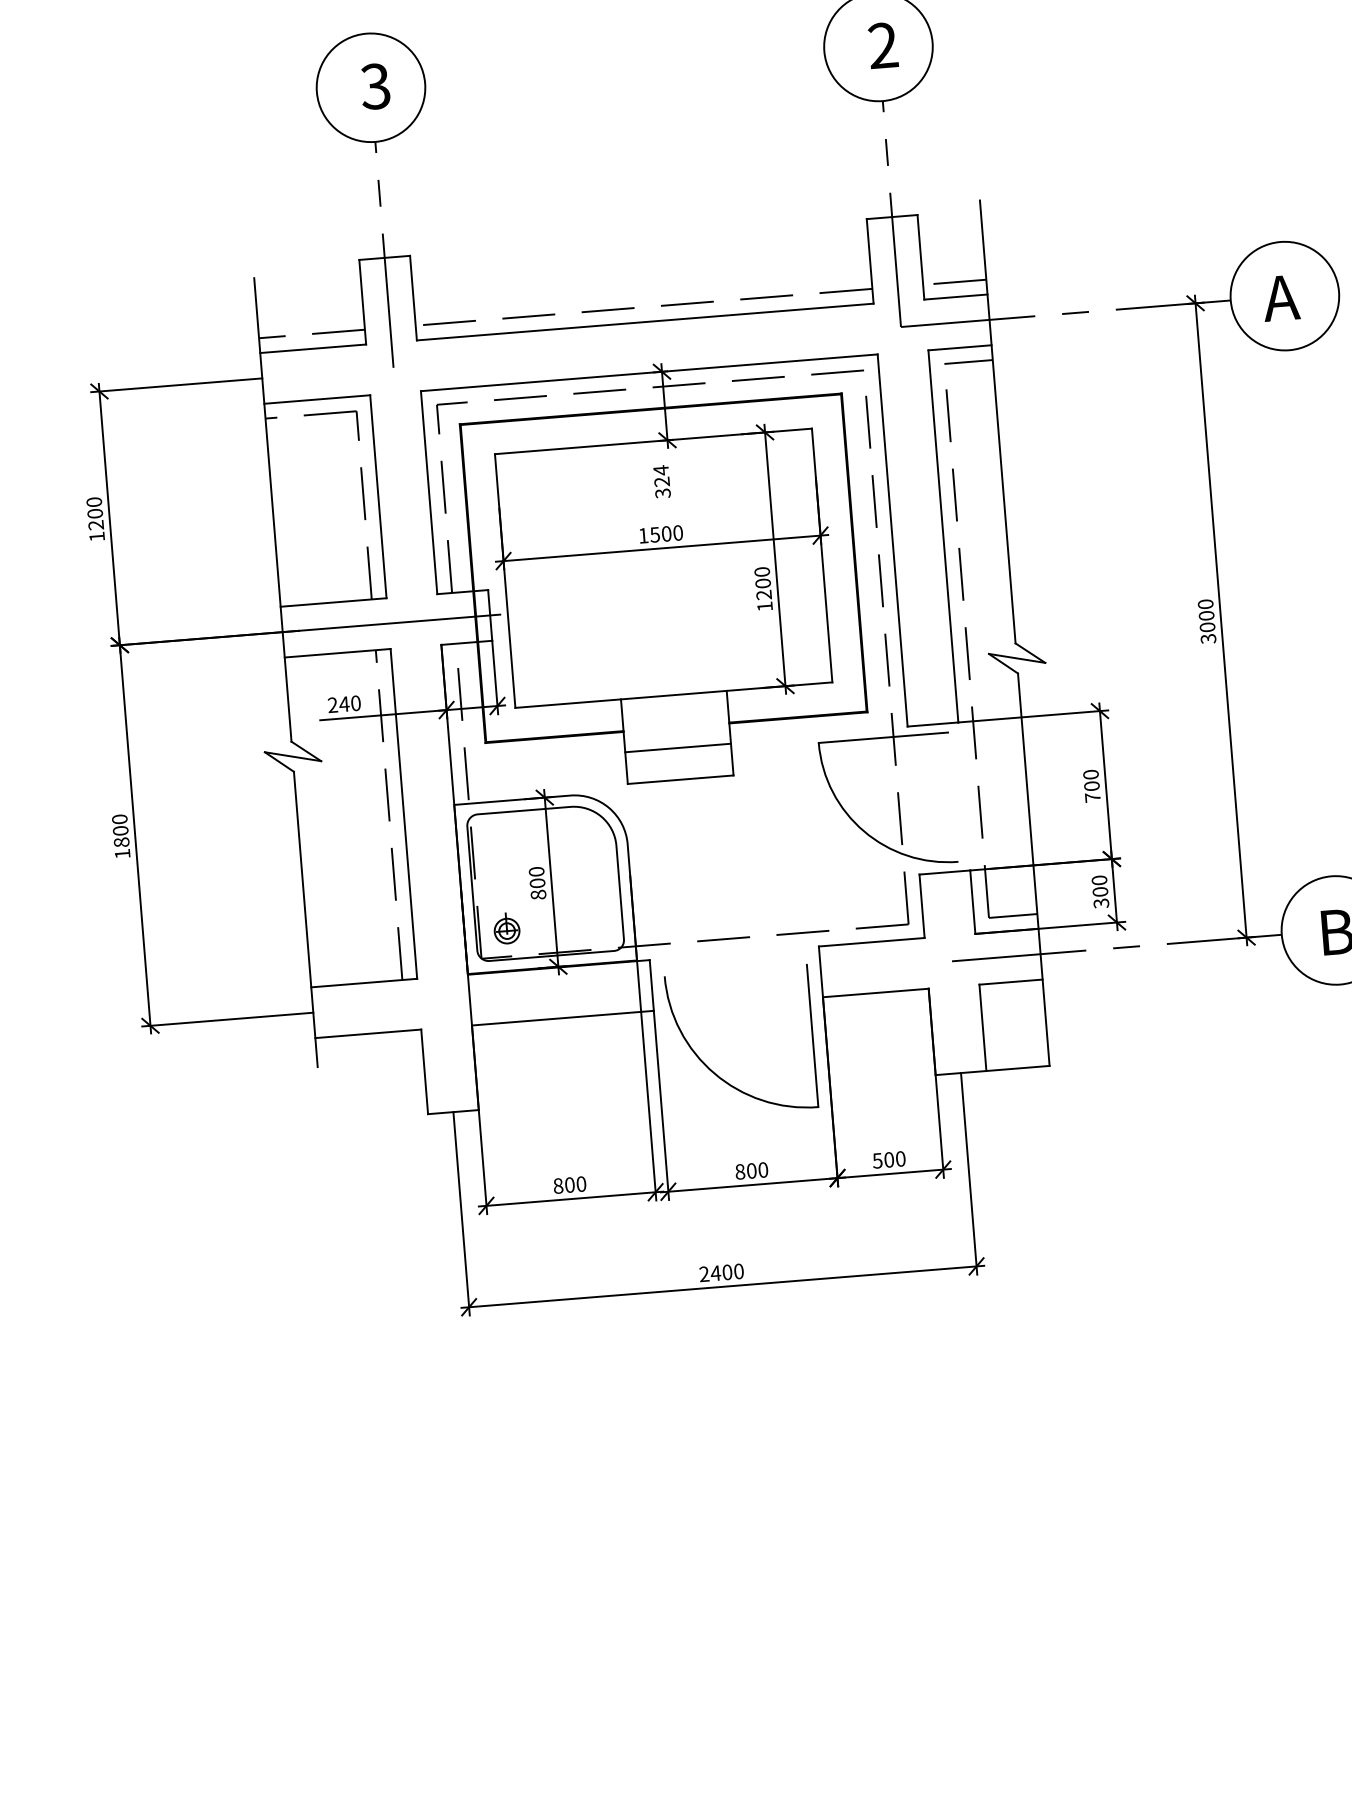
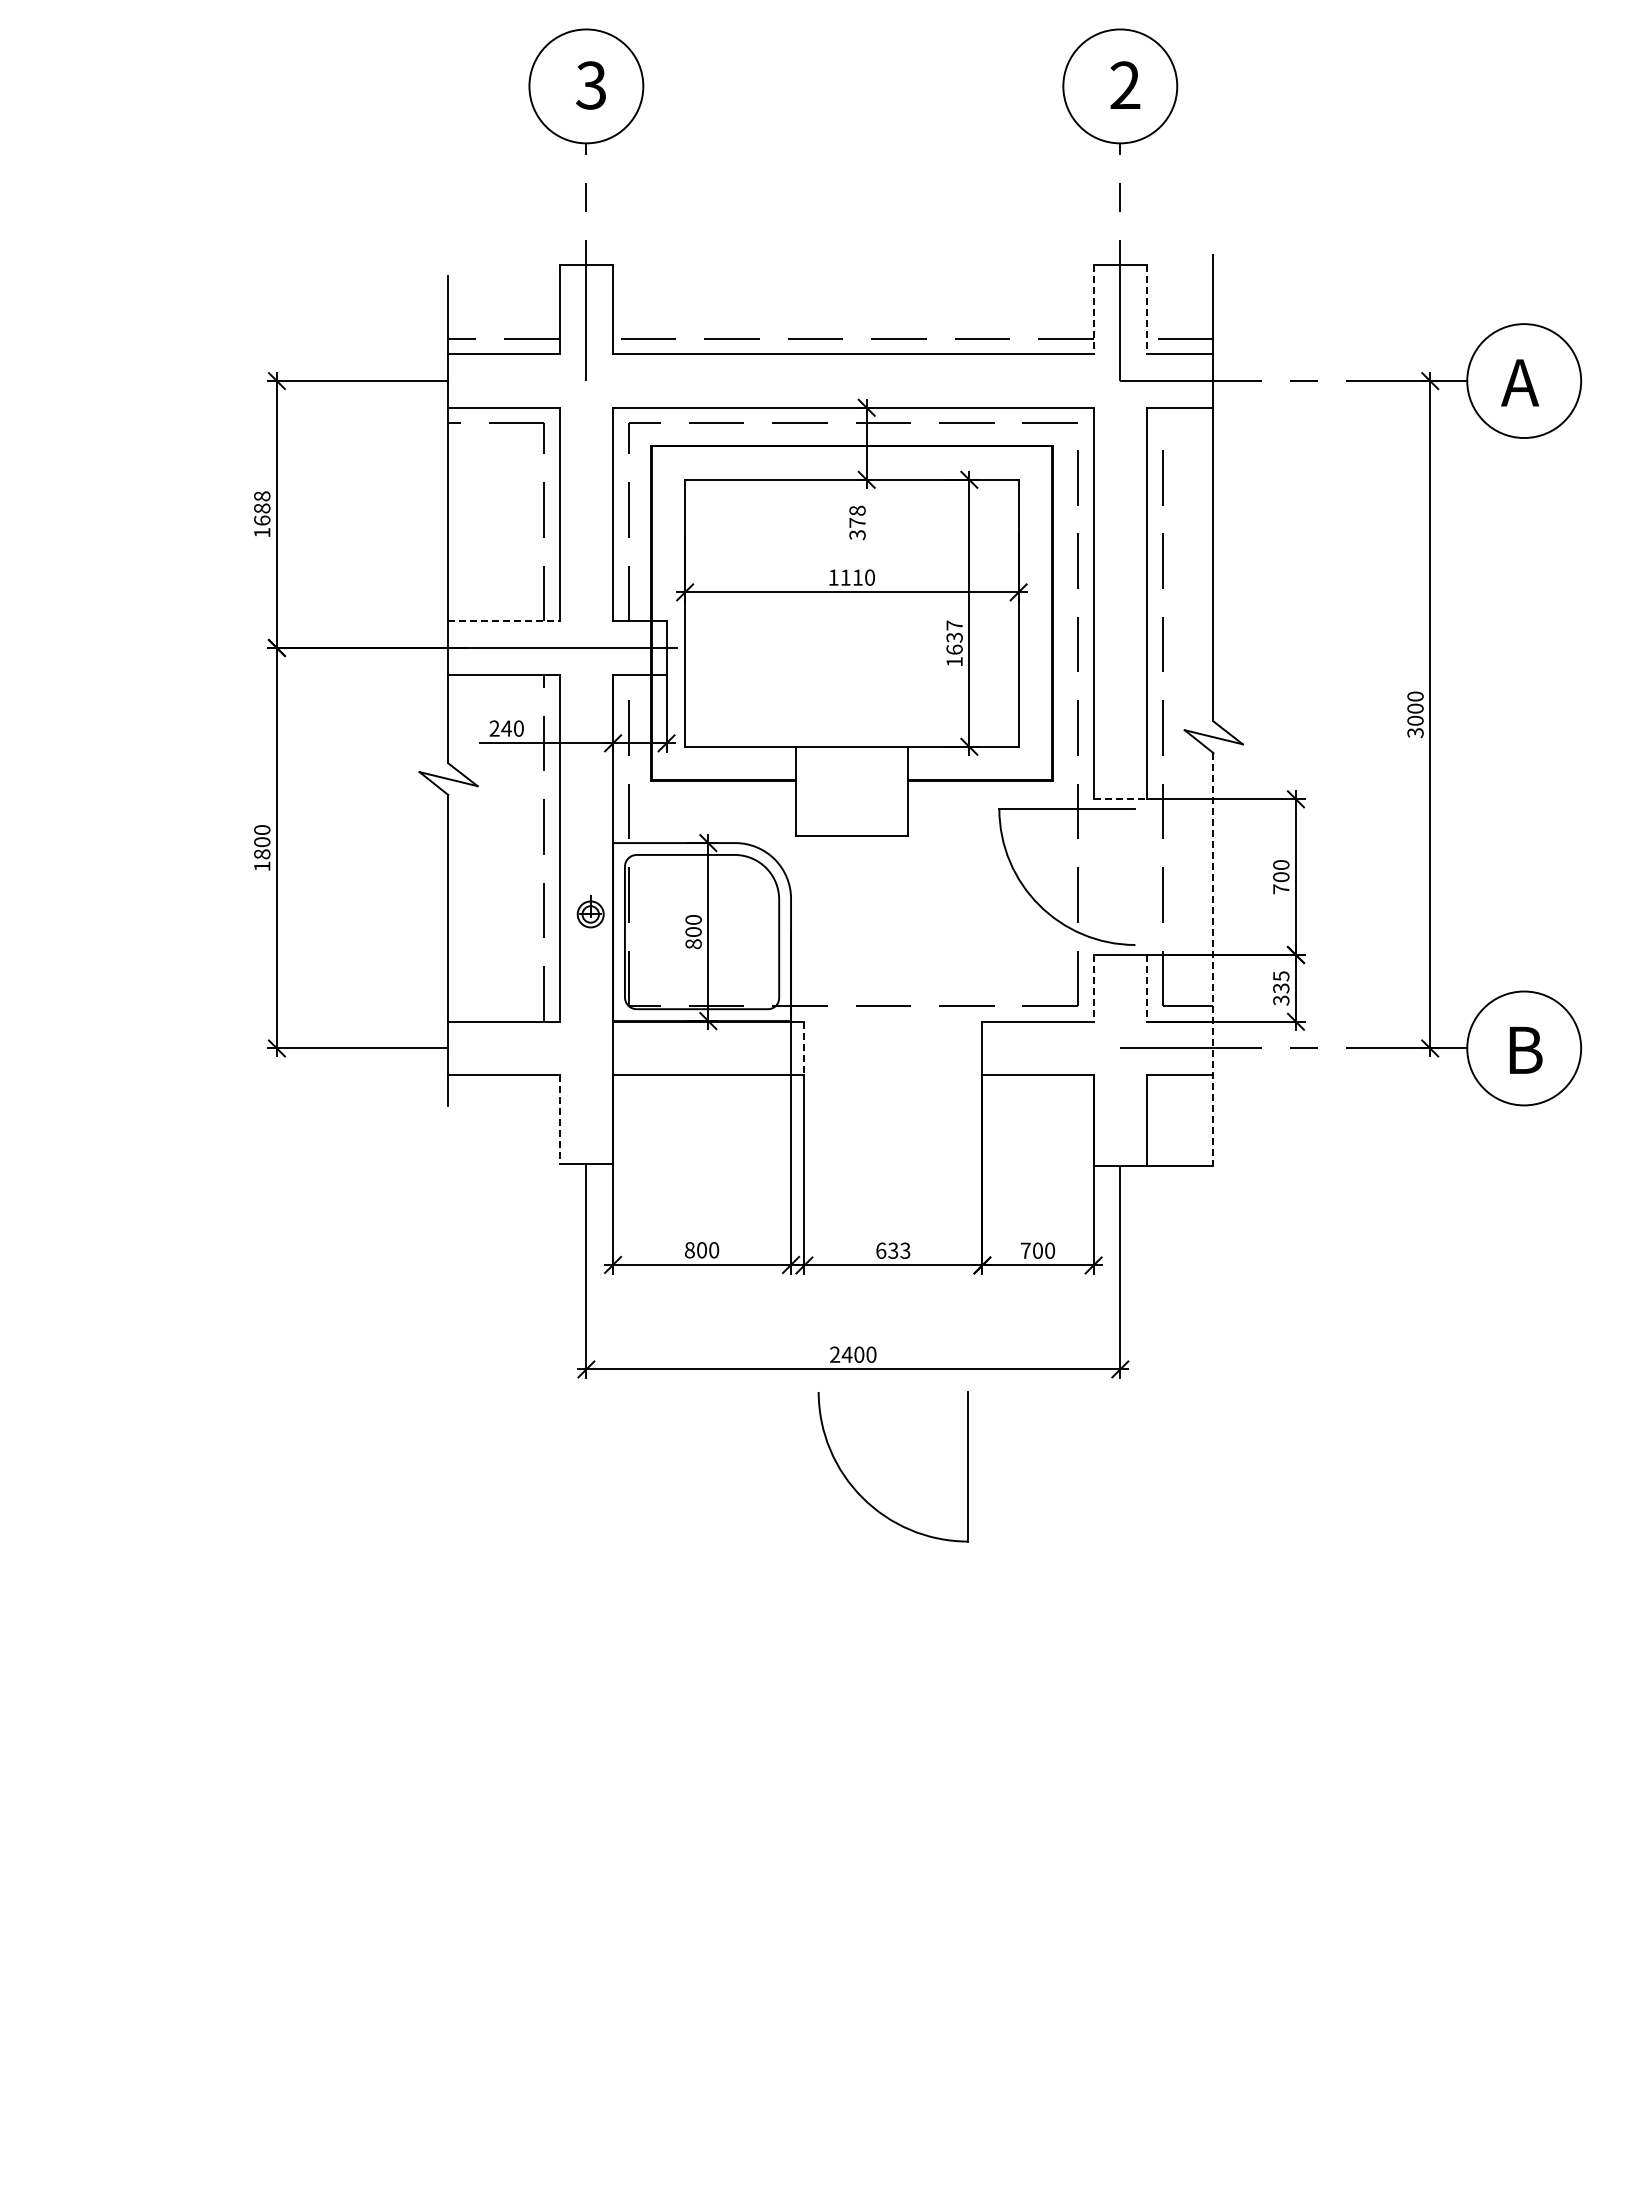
line: (921, 257) -> (1147, 310), solid -> dashed
line: (870, 261) -> (1093, 310), solid -> dashed
line: (968, 362) -> (1187, 423), removed
text: (661, 475) -> (857, 516), 324 -> 378
text: (95, 513) -> (262, 508), 1200 -> 1688
text: (660, 534) -> (851, 577), 1500 -> 1110
text: (763, 583) -> (954, 637), 1200 -> 1637
line: (333, 602) -> (503, 621), solid -> dashed
line: (933, 724) -> (1120, 799), solid -> dashed
line: (677, 748) -> (851, 802), removed
line: (1033, 870) -> (1213, 960), solid -> dashed
text: (1100, 886) -> (1281, 982), 300 -> 335
line: (973, 902) -> (1147, 988), solid -> dashed
line: (921, 906) -> (1093, 988), solid -> dashed
part: (506, 928) -> (590, 911), moved
line: (651, 985) -> (804, 1048), solid -> dashed
line: (424, 1072) -> (559, 1120), solid -> dashed
part: (714, 1072) -> (862, 1496), moved
text: (877, 1160) -> (1025, 1250), 500 -> 700
text: (751, 1170) -> (893, 1250), 800 -> 633

